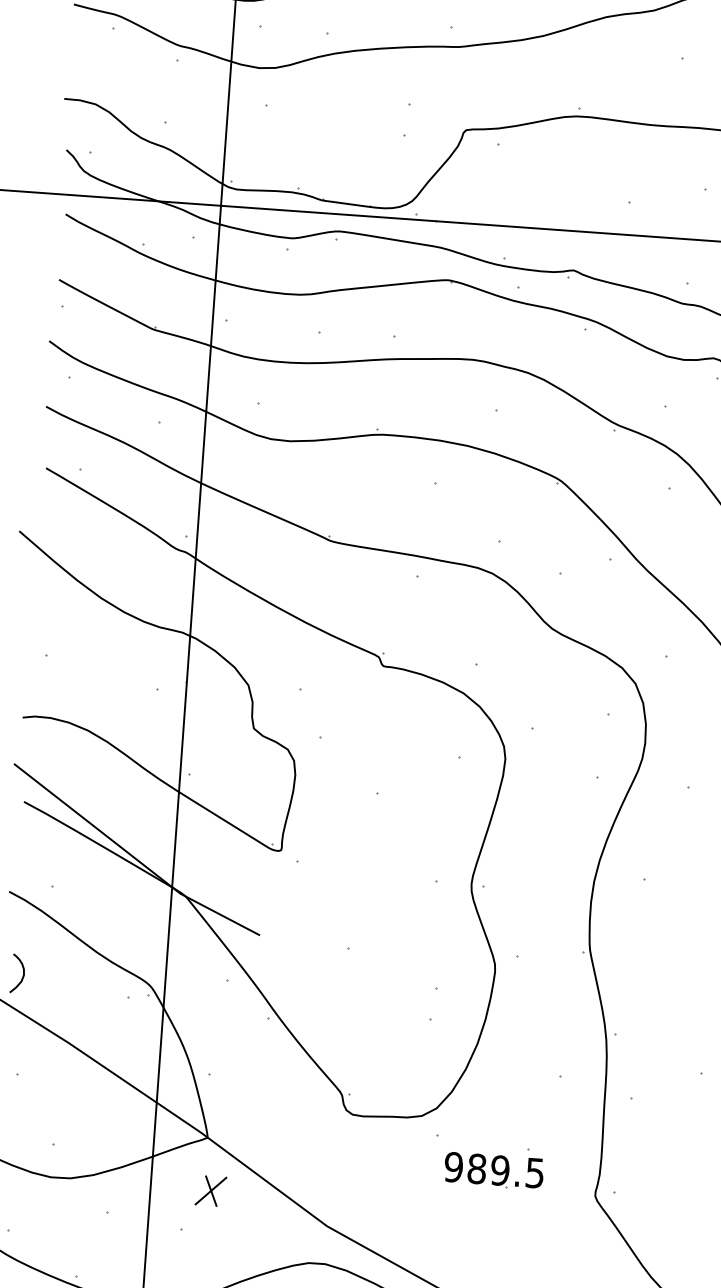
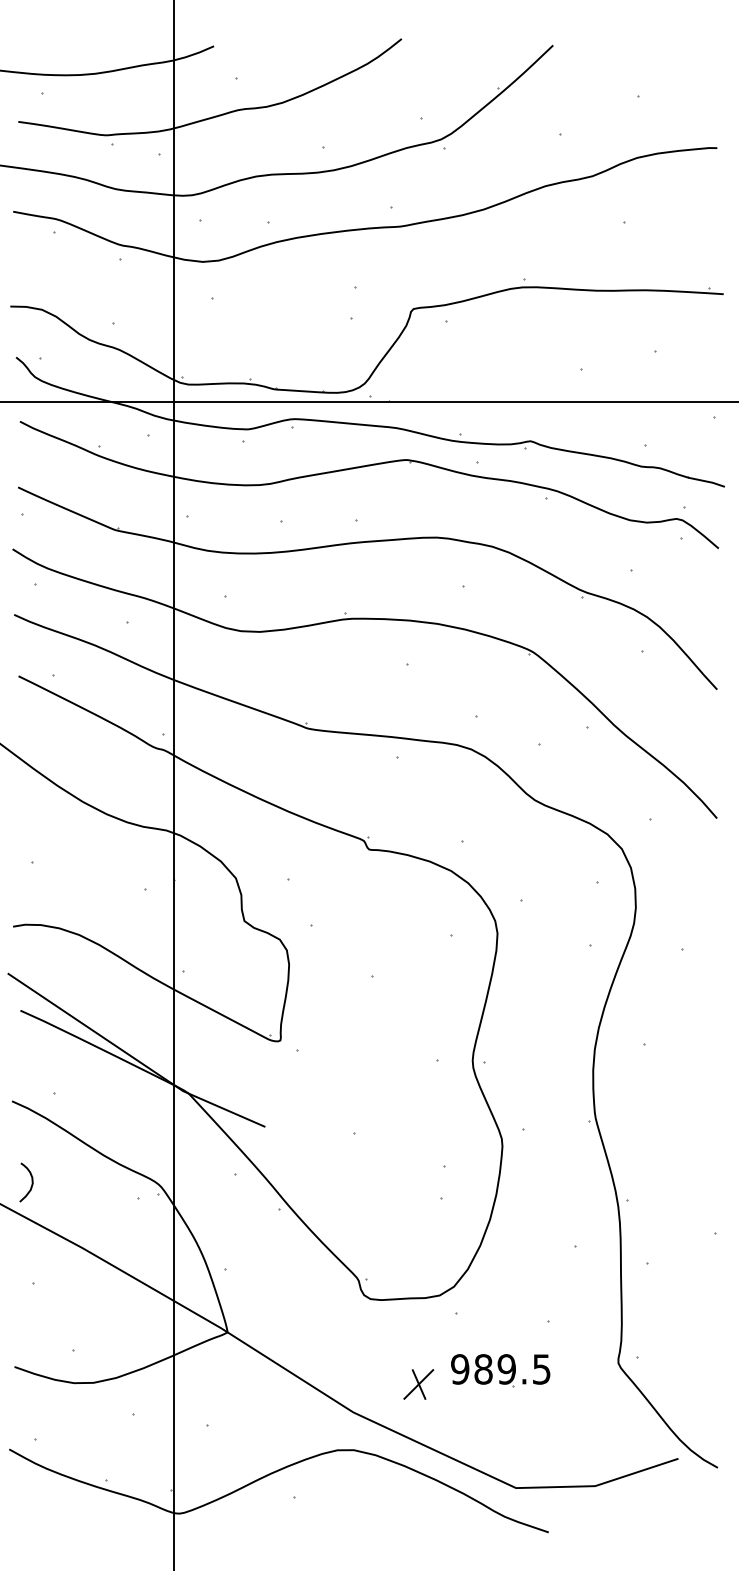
part: (493, 1171) -> (500, 1370), moved
part: (210, 1191) -> (418, 1384), moved

